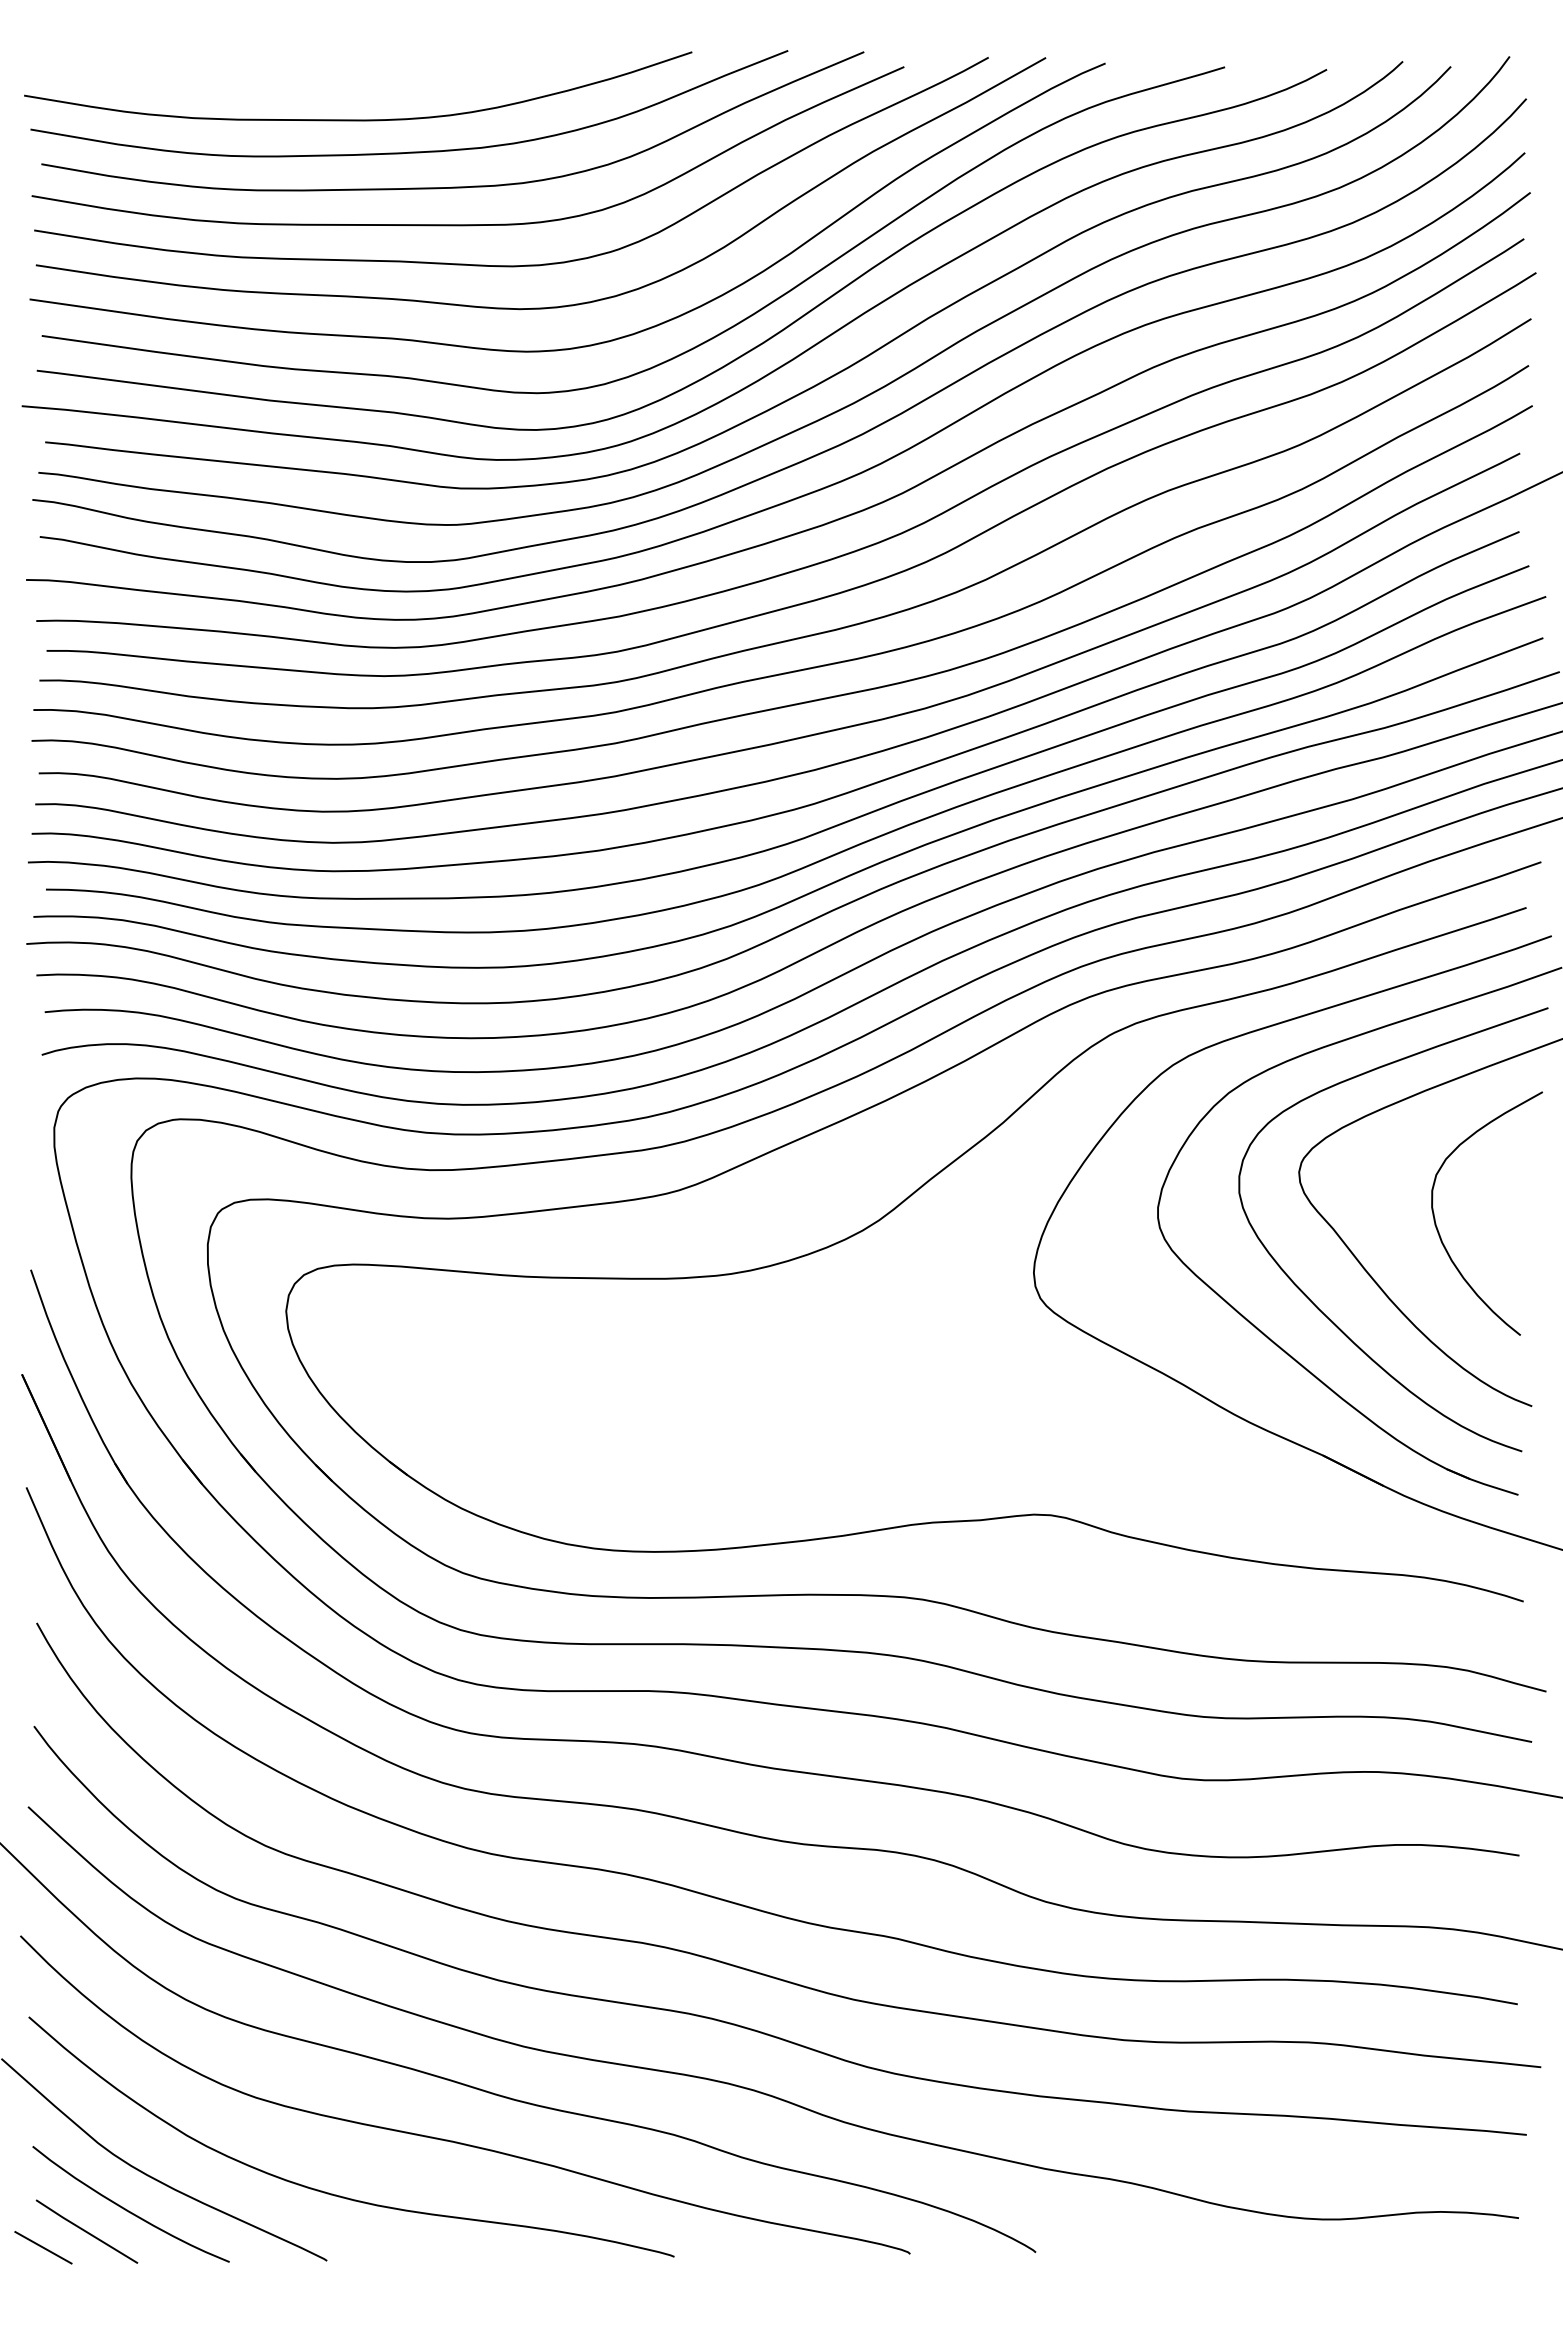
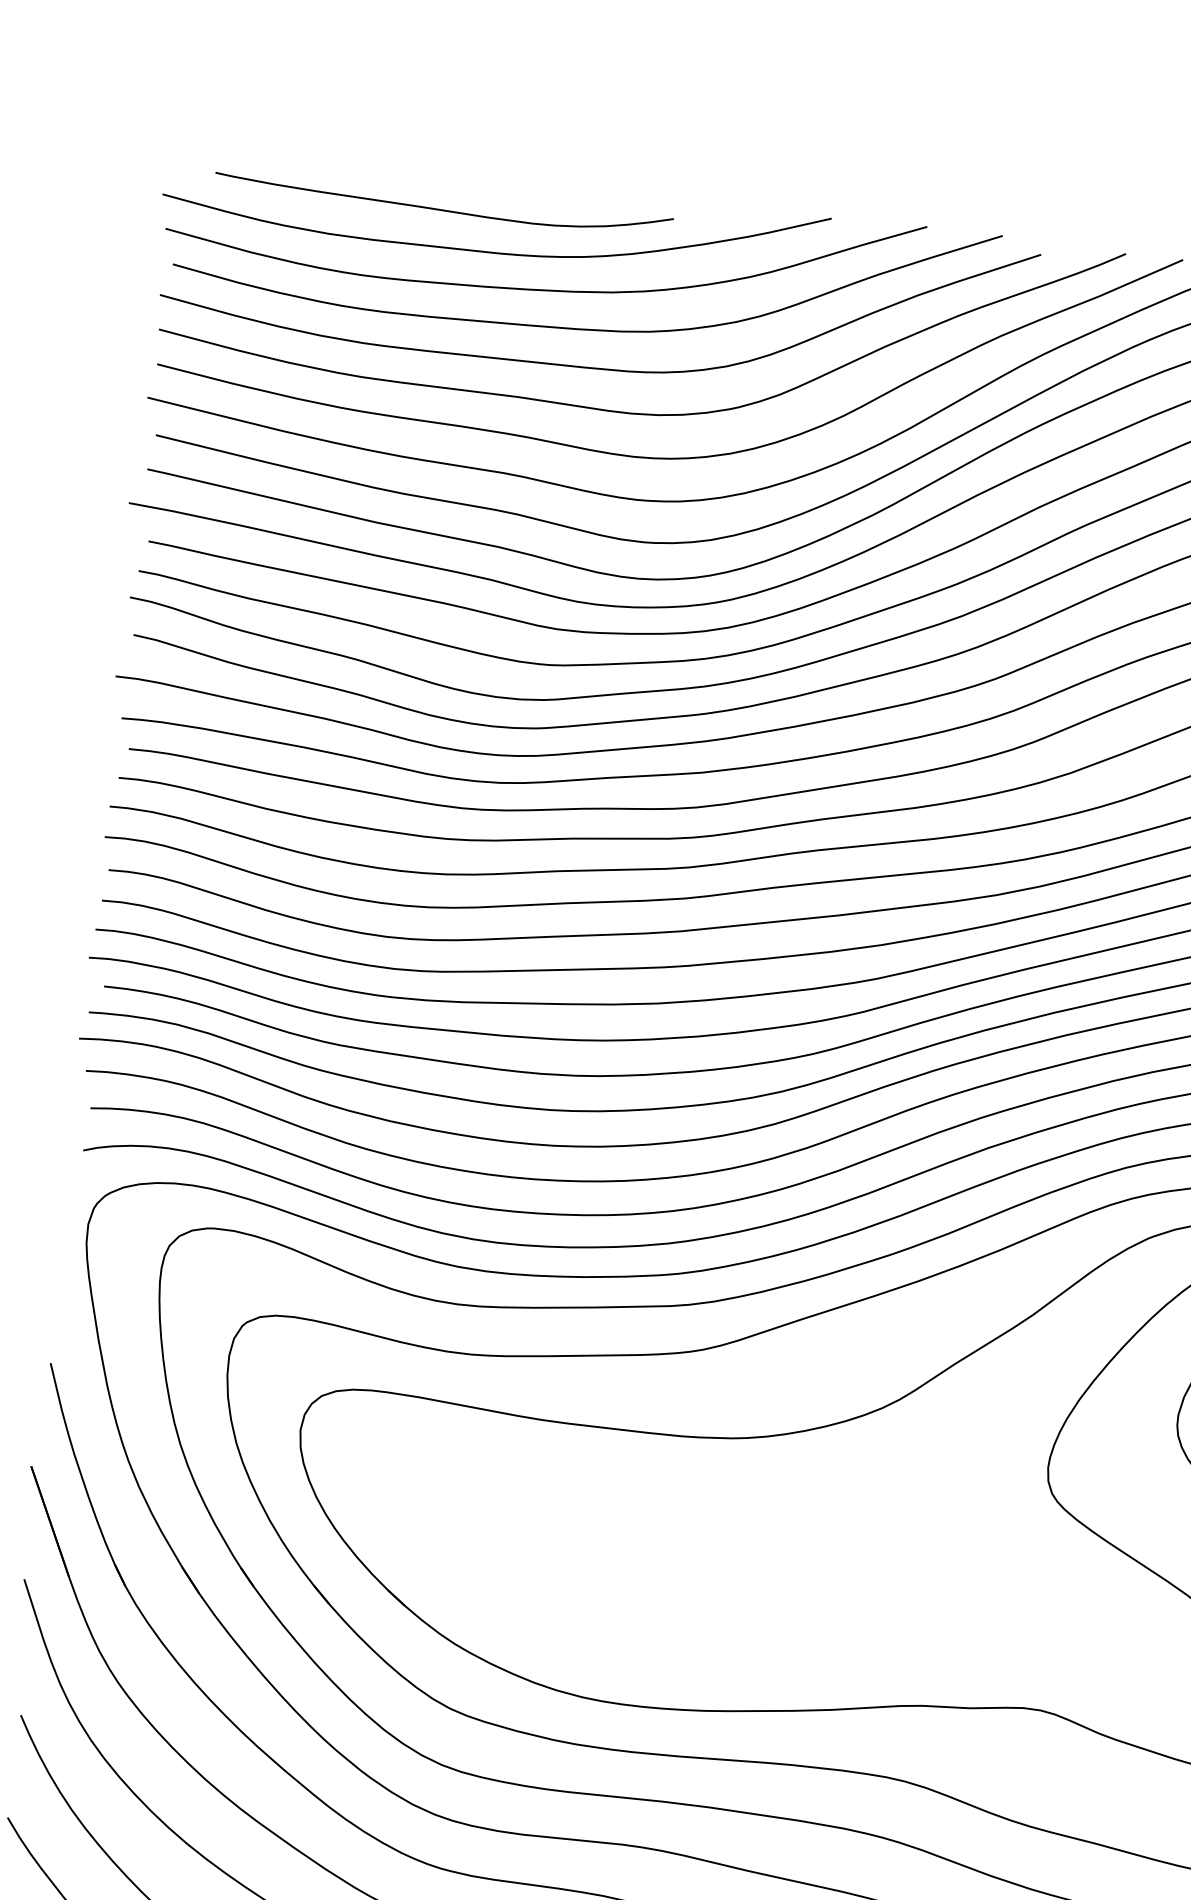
curve: (304, 82) -> (442, 209), added

